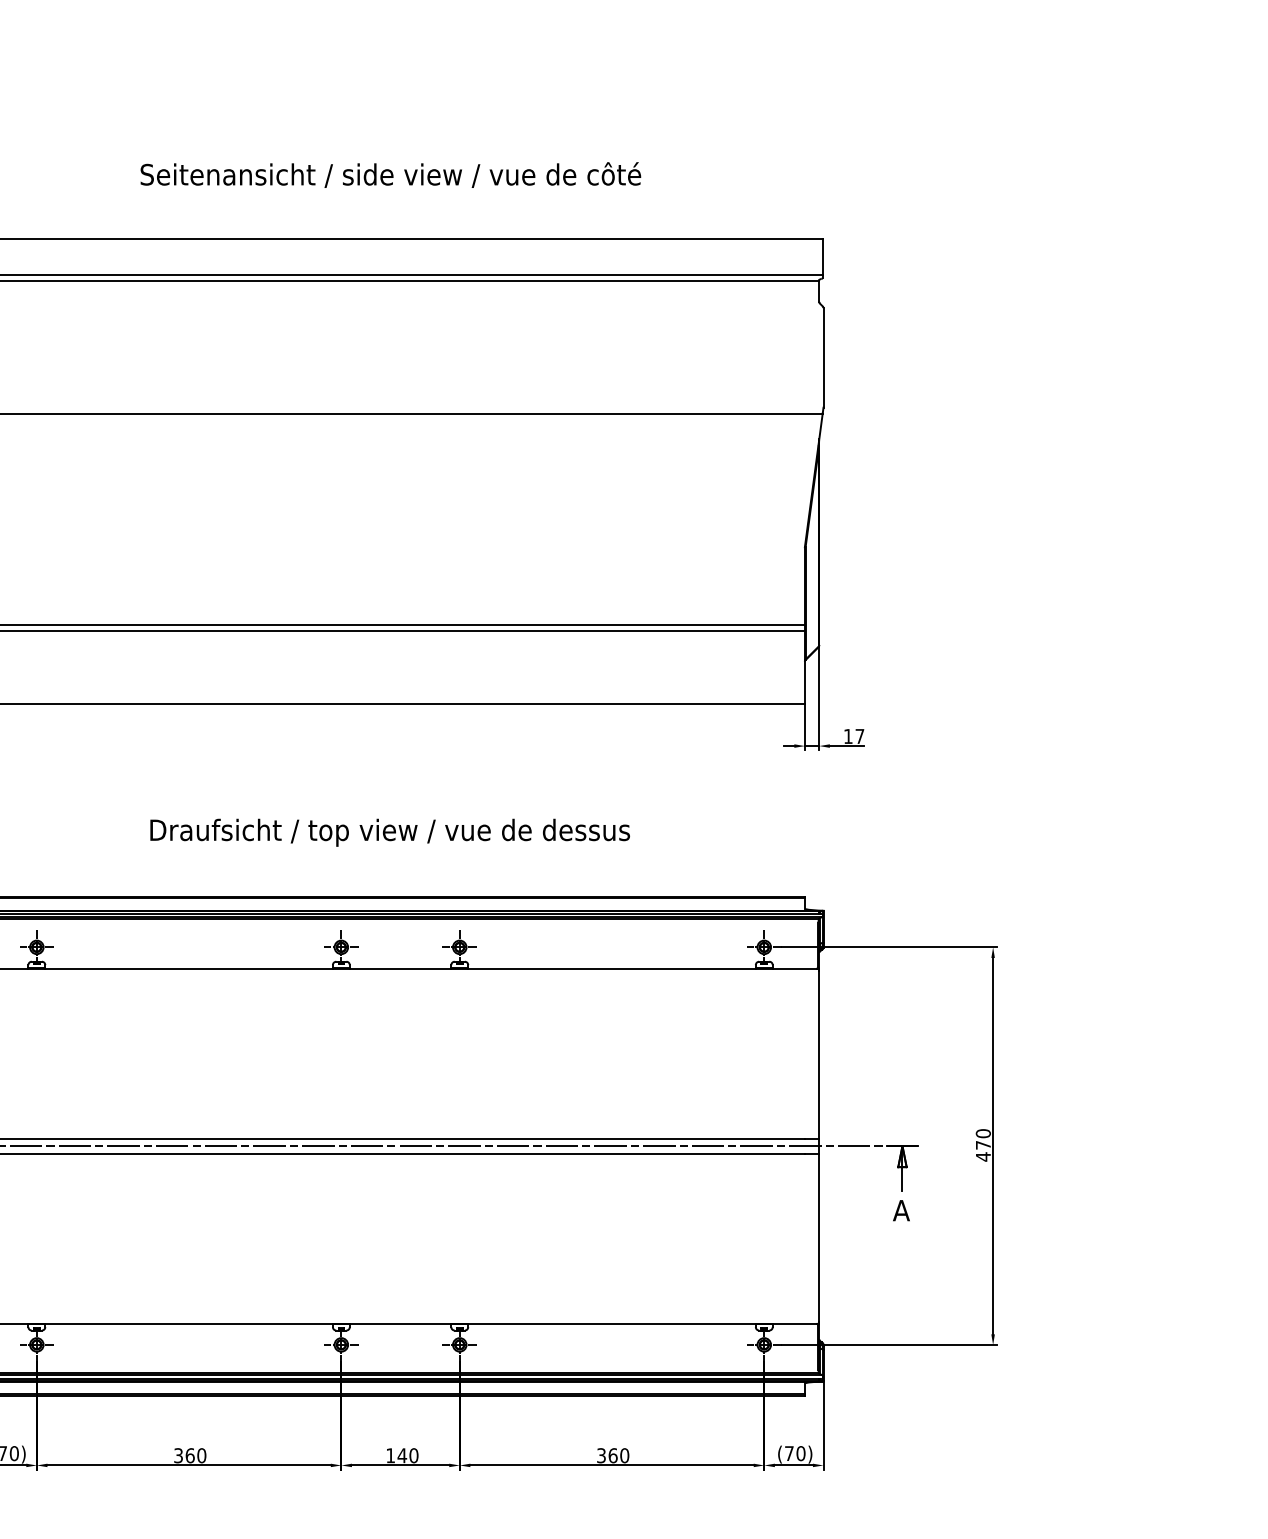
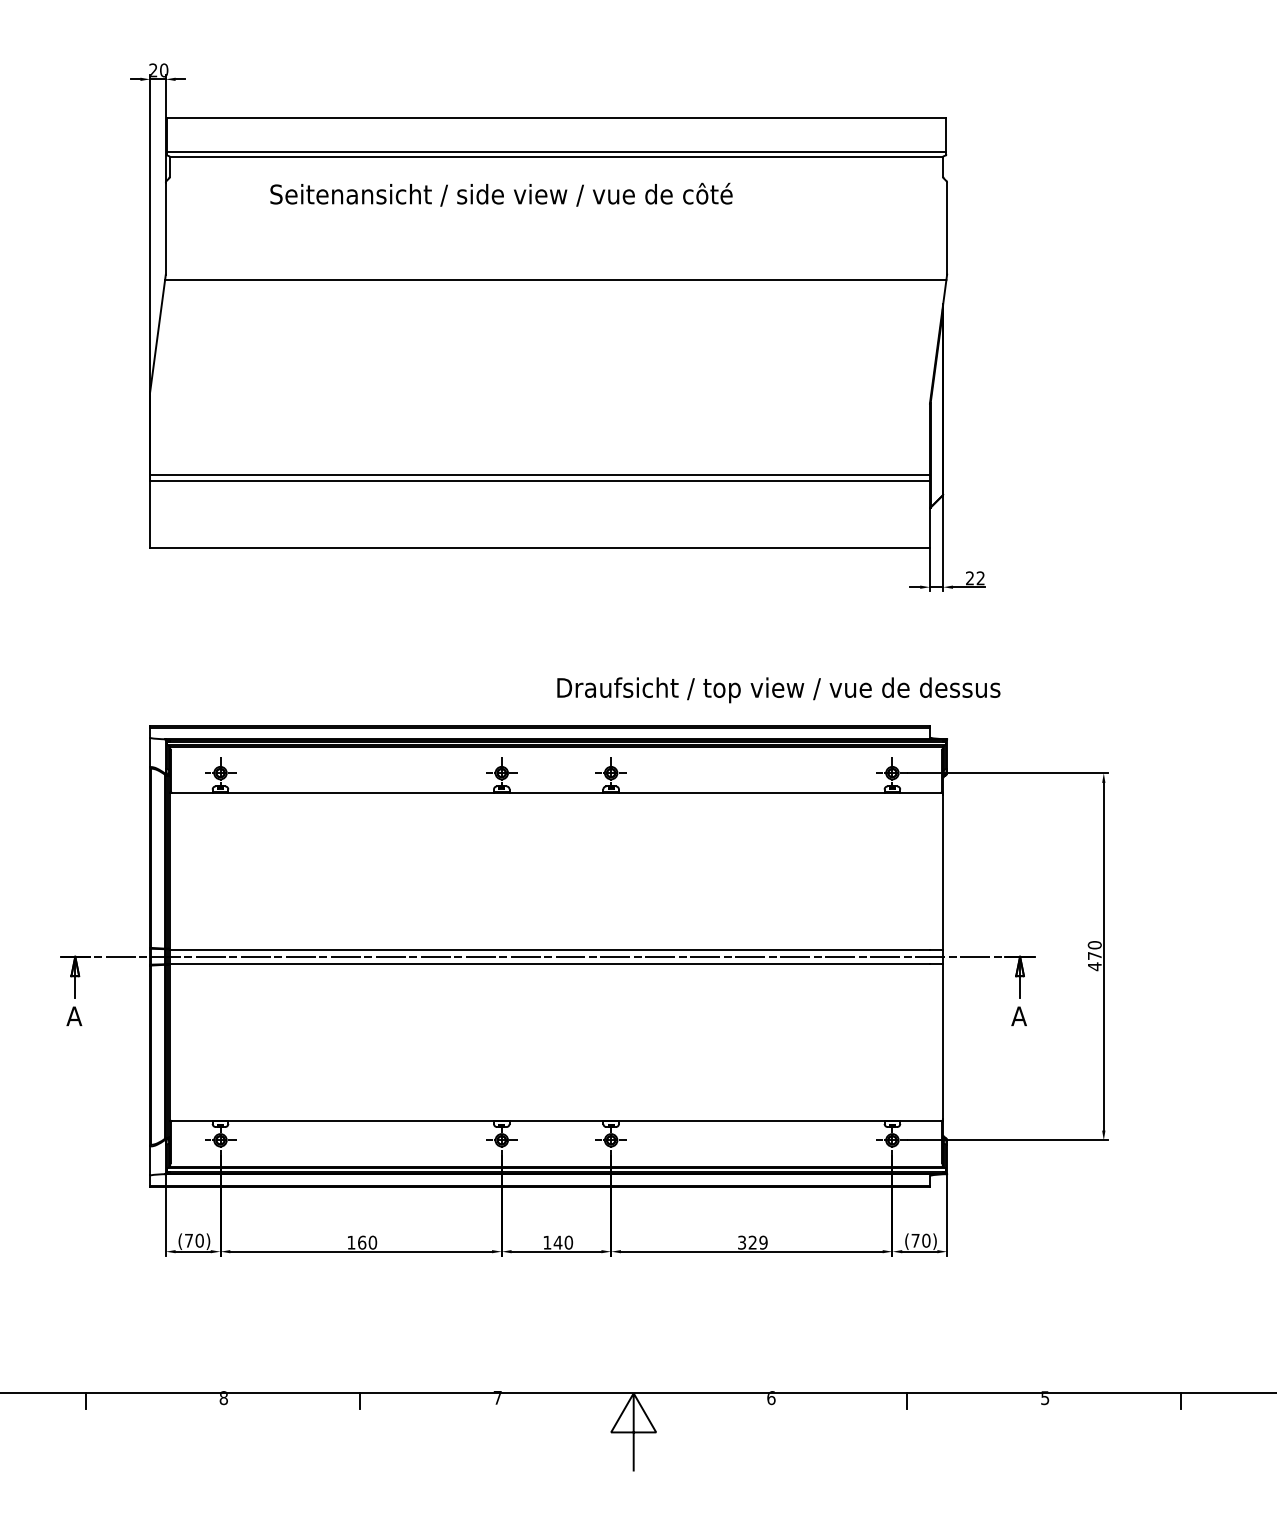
text: (390, 174) -> (501, 194), moved
text: (854, 736) -> (975, 578), 17 -> 22
text: (389, 833) -> (778, 690), moved
text: (178, 1455) -> (351, 1242), 360 -> 160
text: (618, 1455) -> (757, 1242), 360 -> 329

